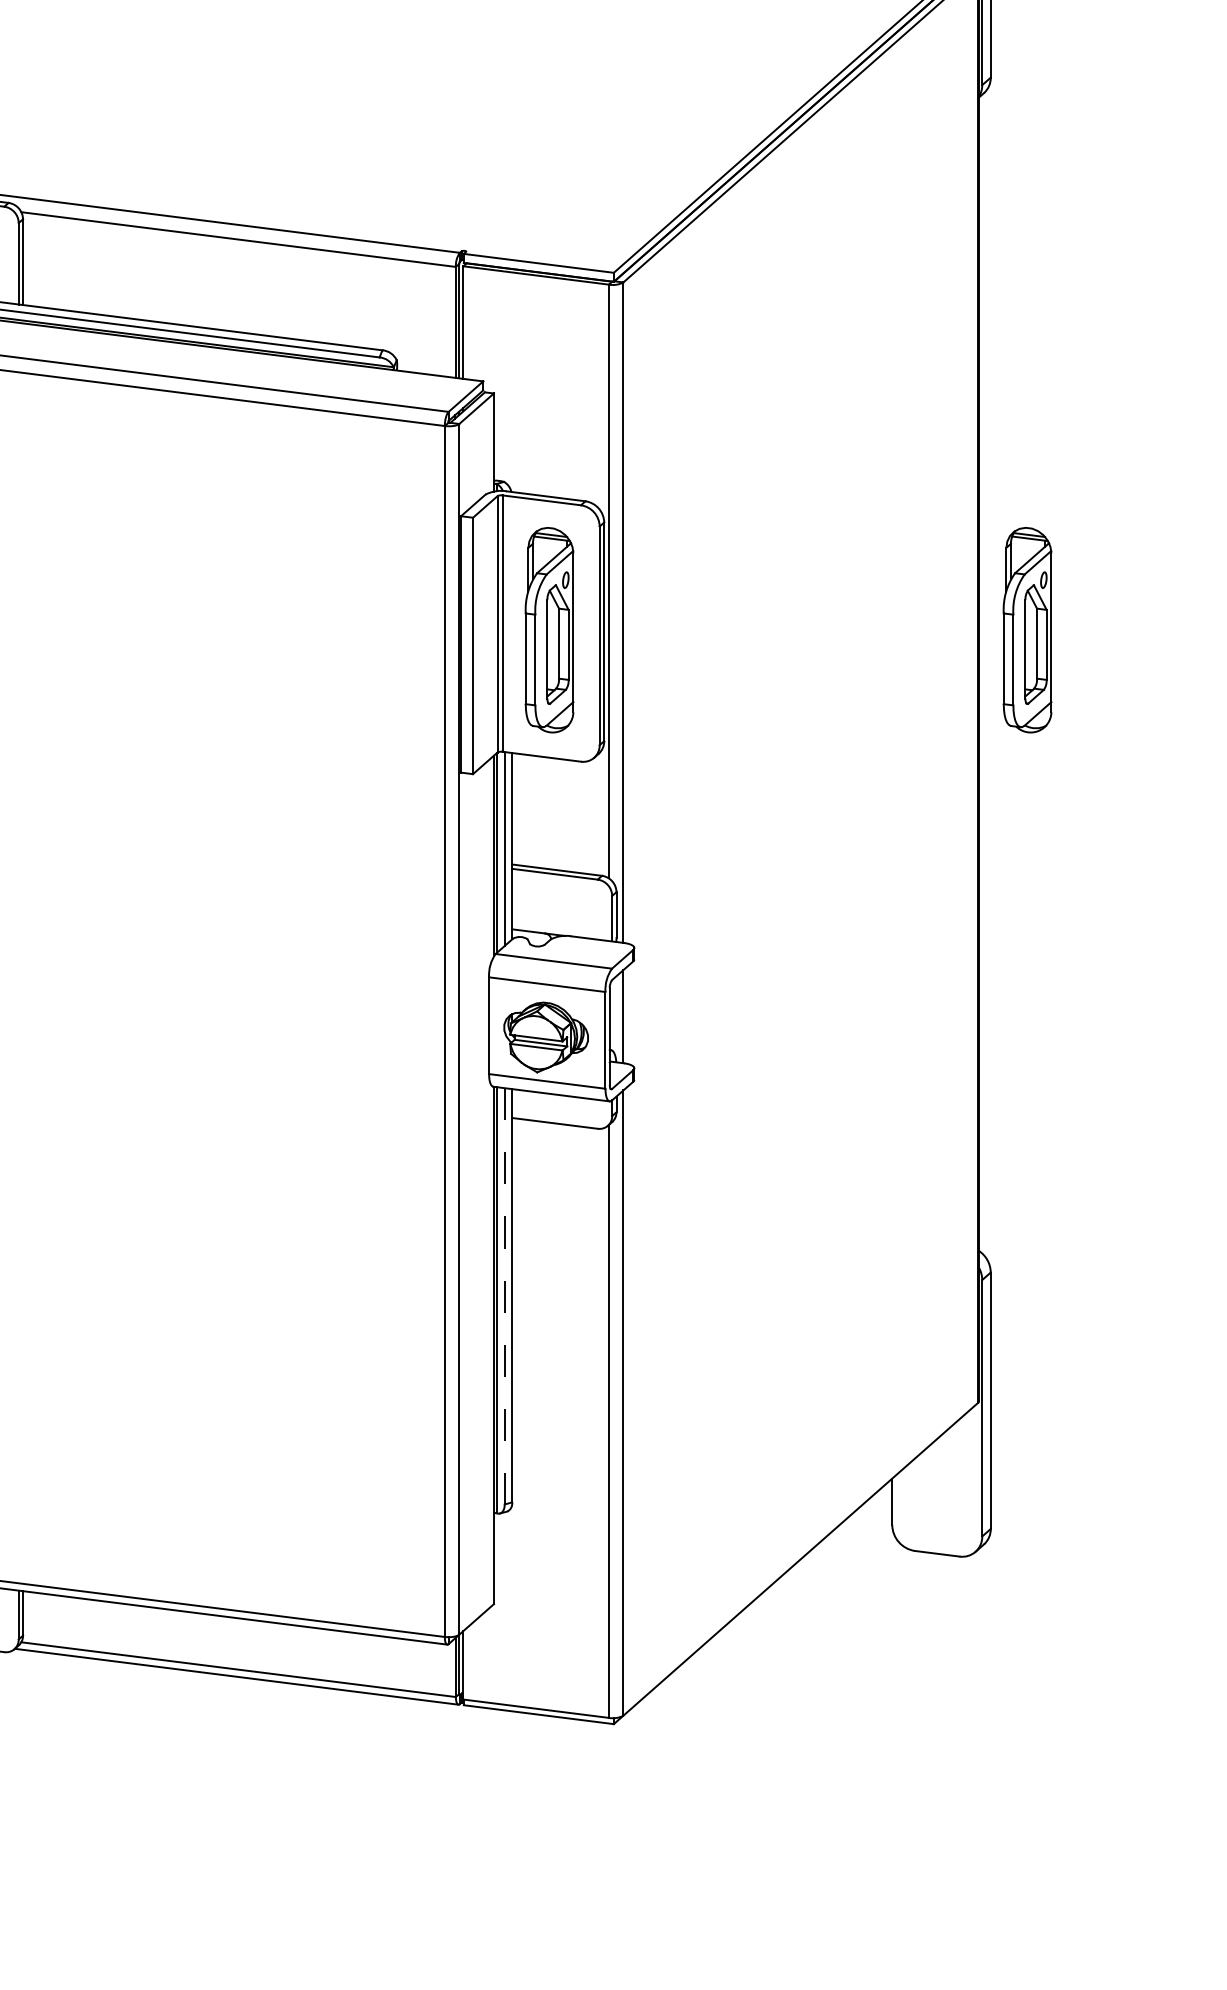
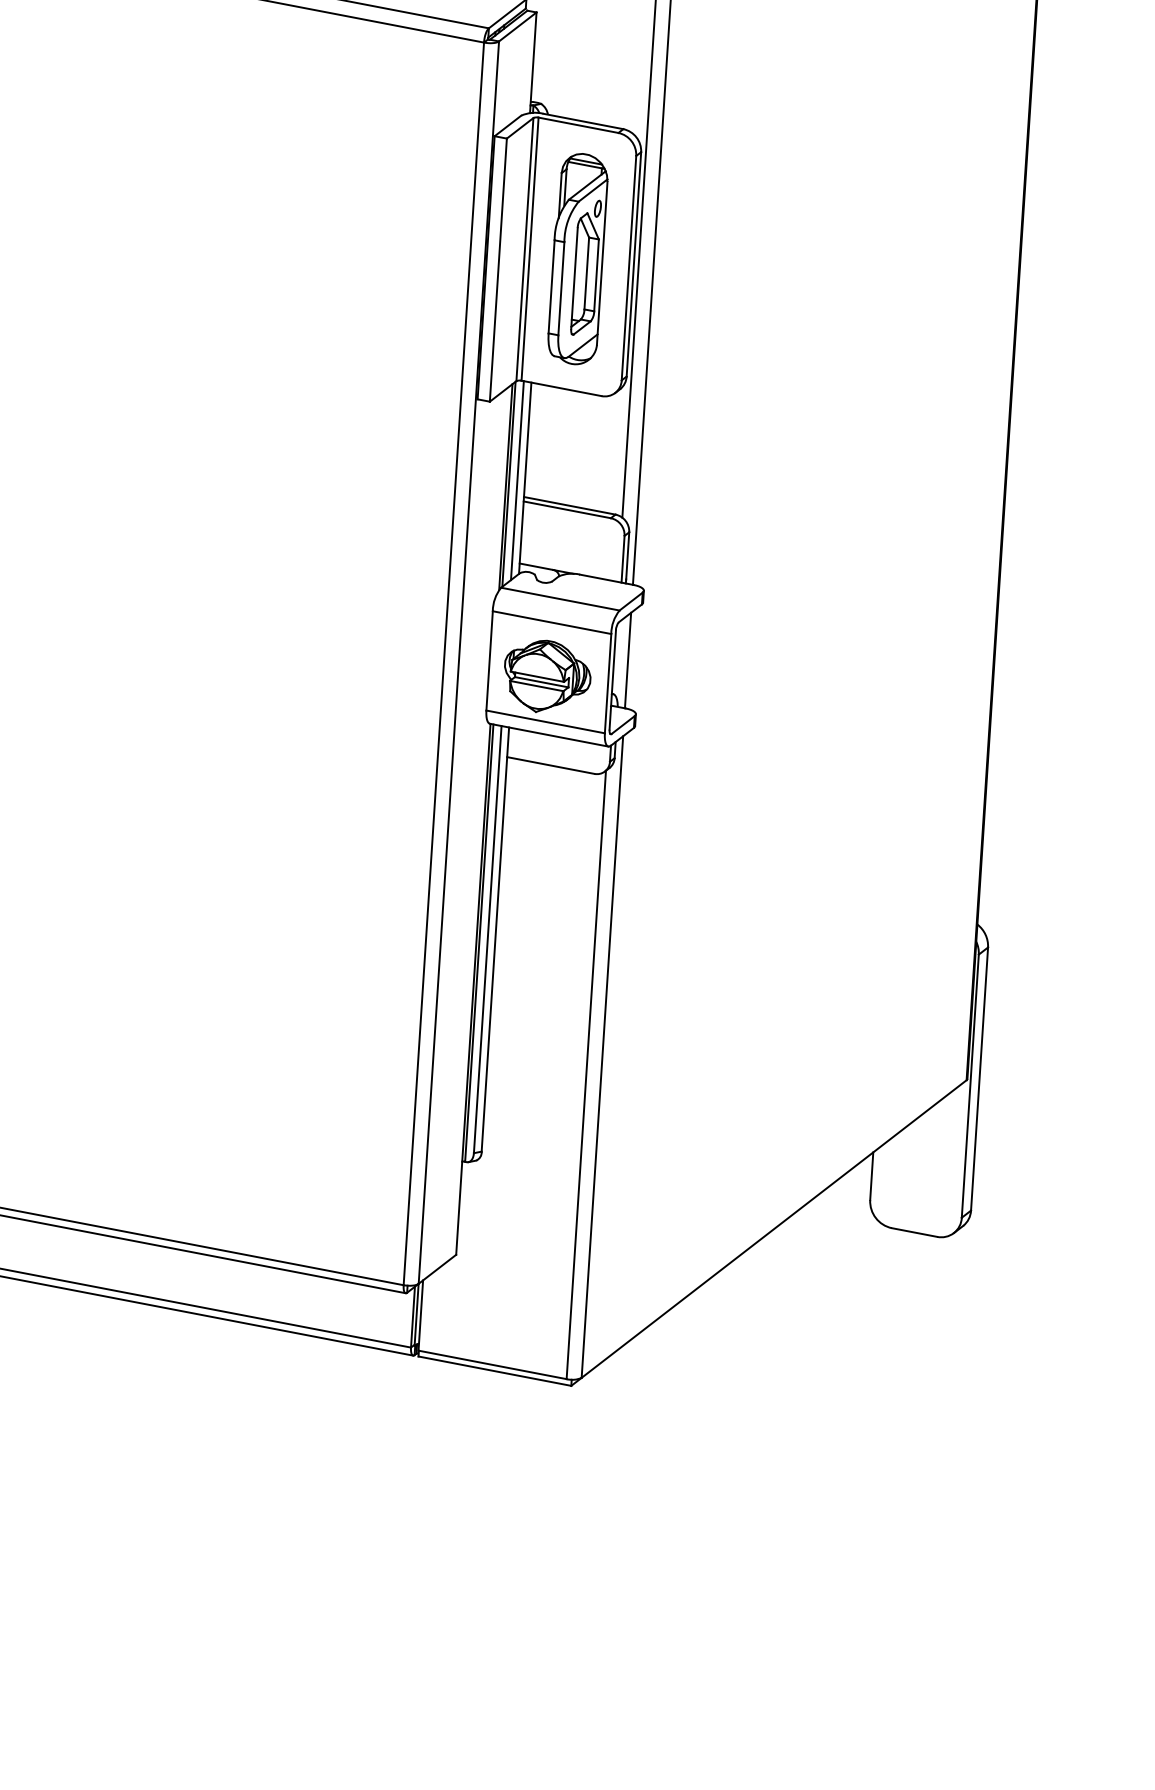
part: (1027, 630) -> (1068, 291), removed
line: (504, 1296) -> (487, 939), dashed -> solid

